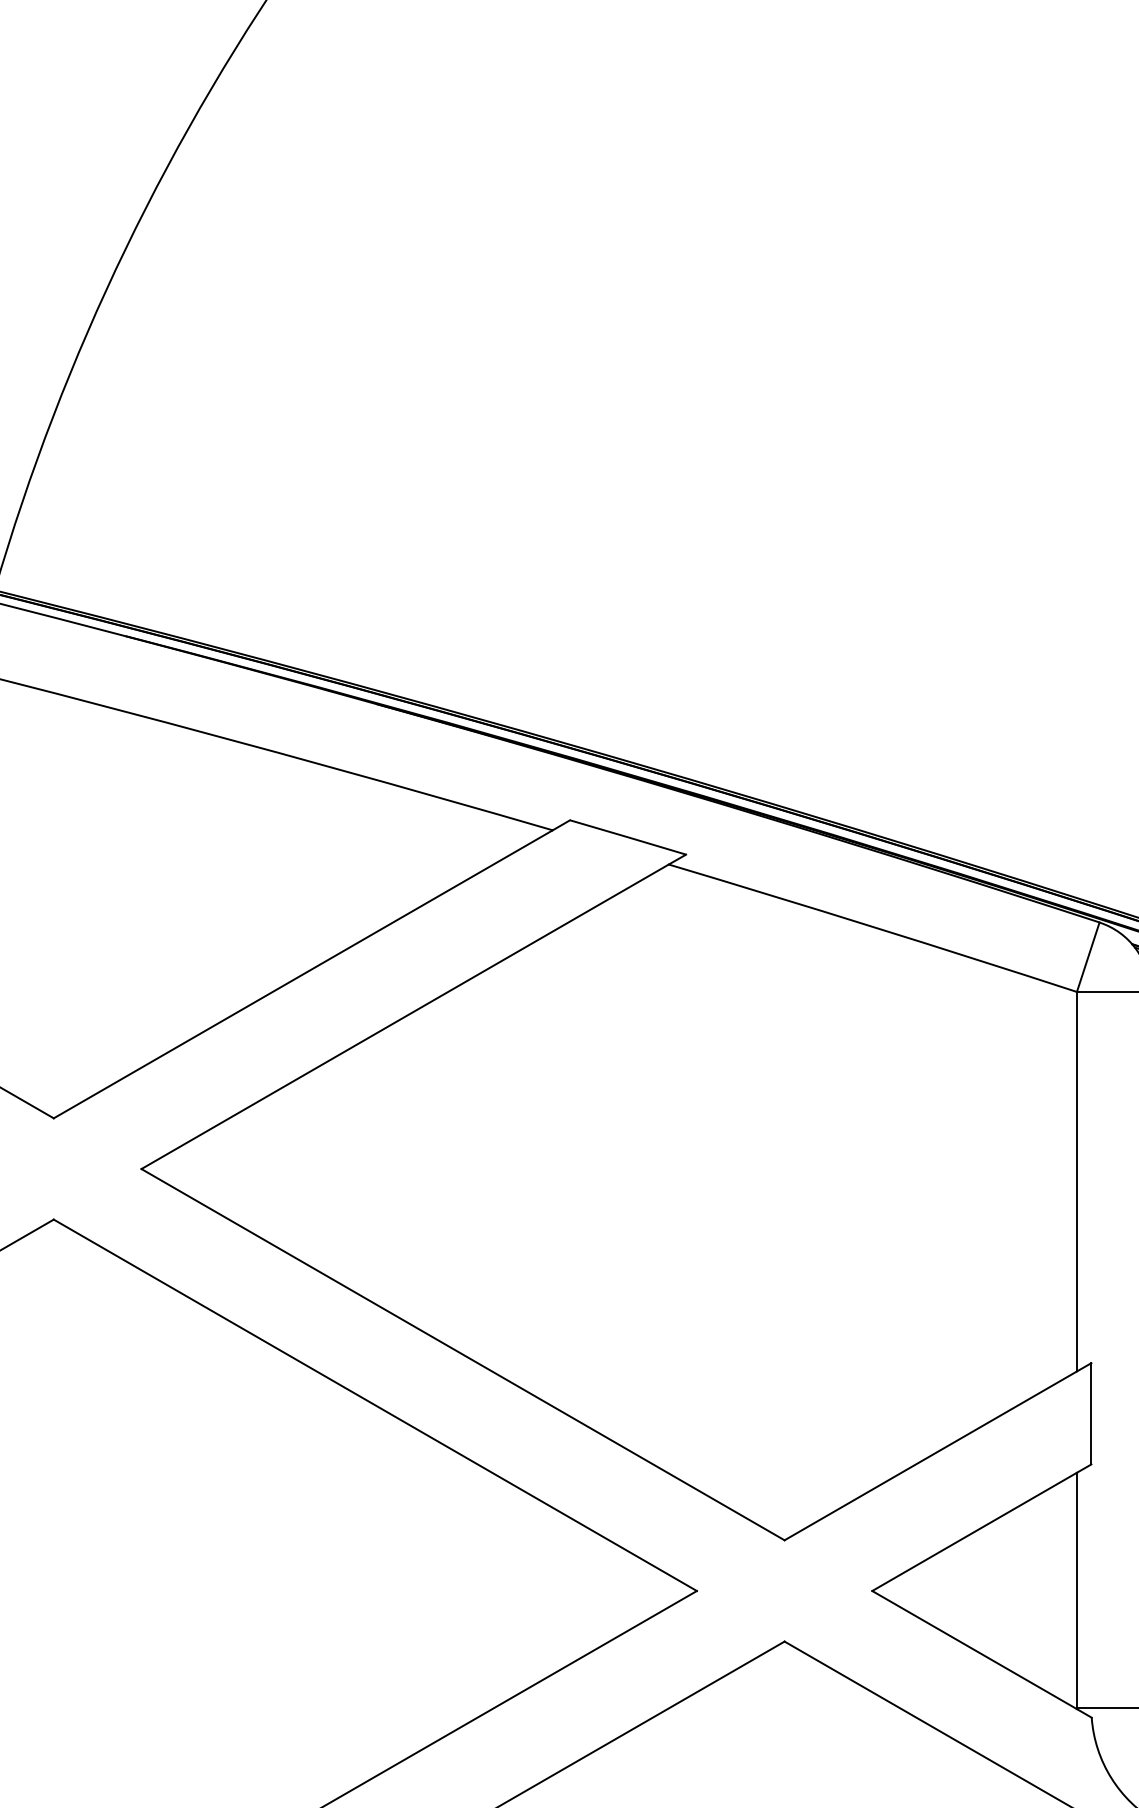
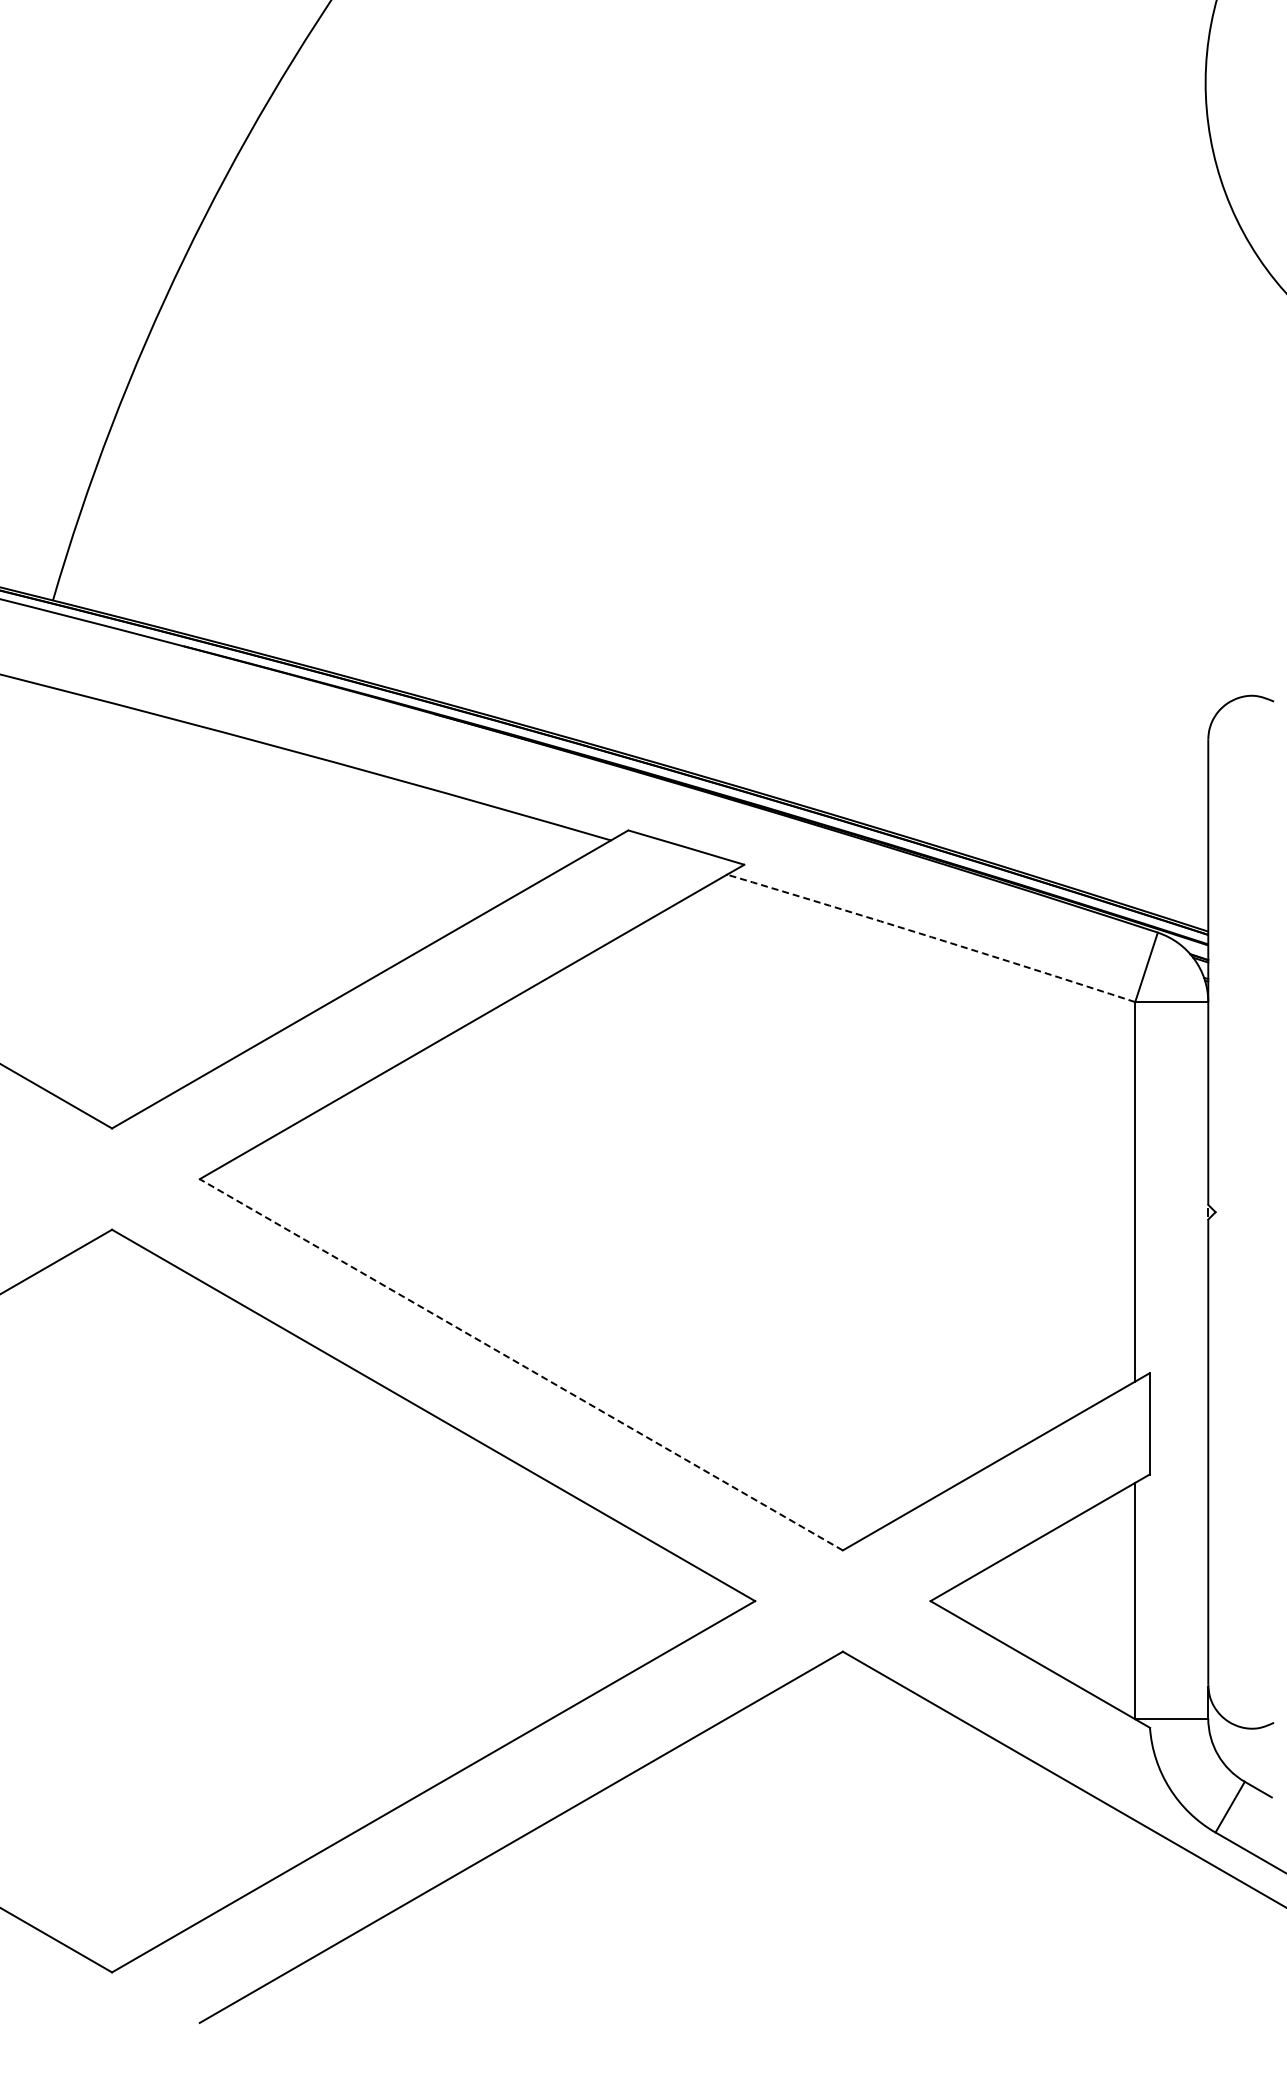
arc: (873, 927) -> (931, 937), solid -> dashed
line: (462, 1354) -> (520, 1364), solid -> dashed

